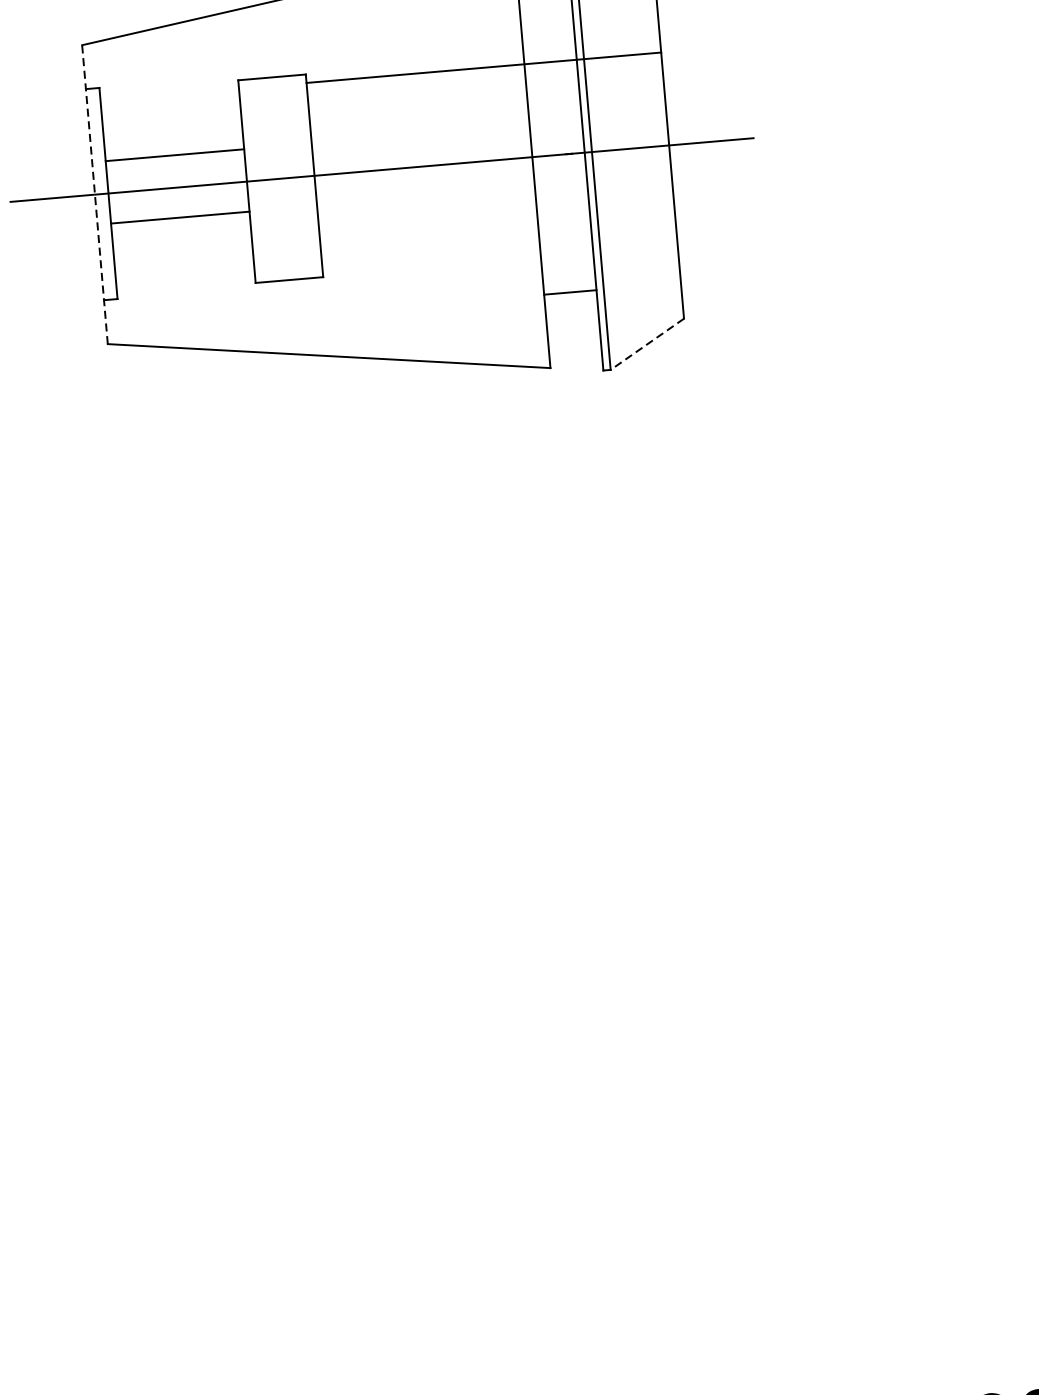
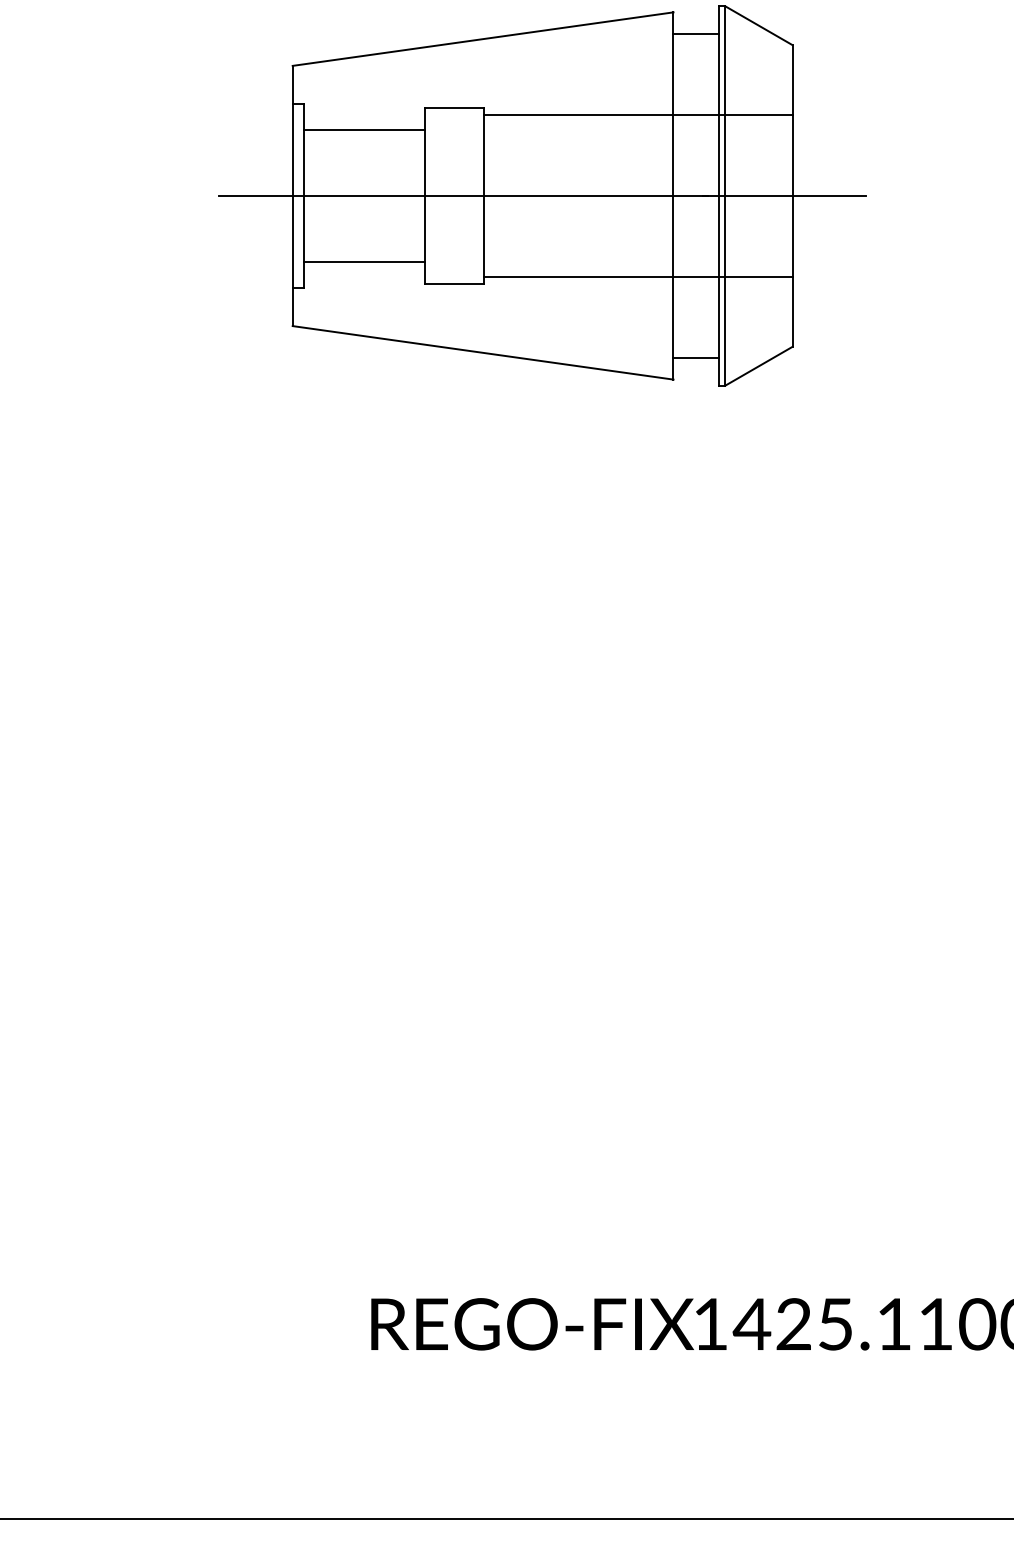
line: (174, 154) -> (364, 129), moved
line: (94, 194) -> (292, 195), dashed -> solid
line: (180, 218) -> (364, 262), moved
line: (498, 253) -> (637, 276), added
line: (570, 292) -> (696, 357), moved
line: (646, 344) -> (758, 366), dashed -> solid

